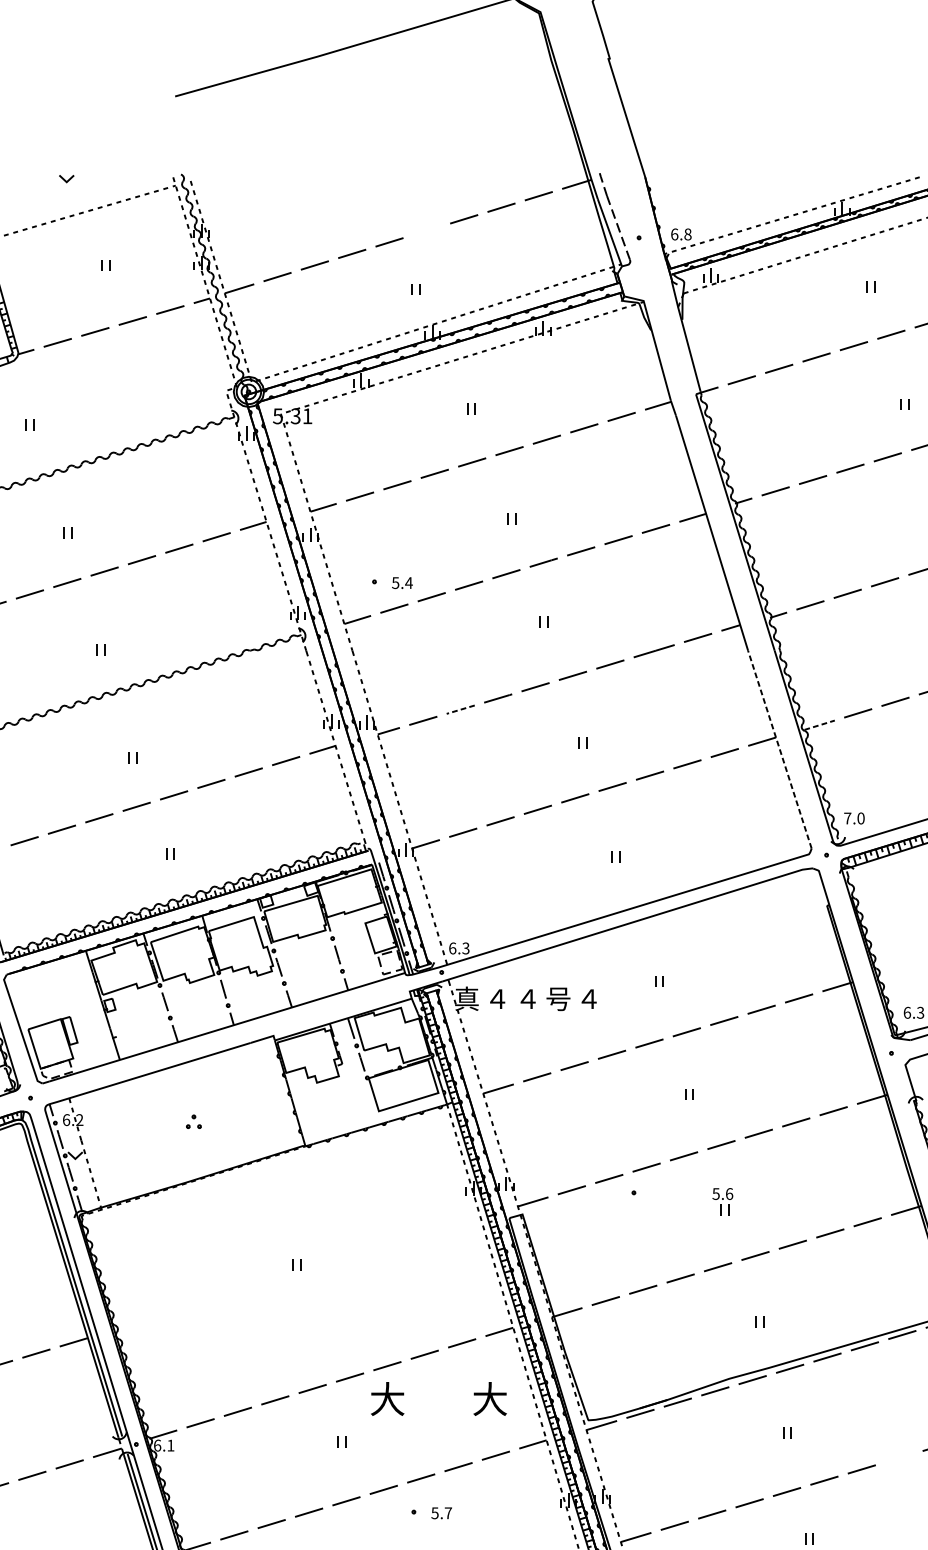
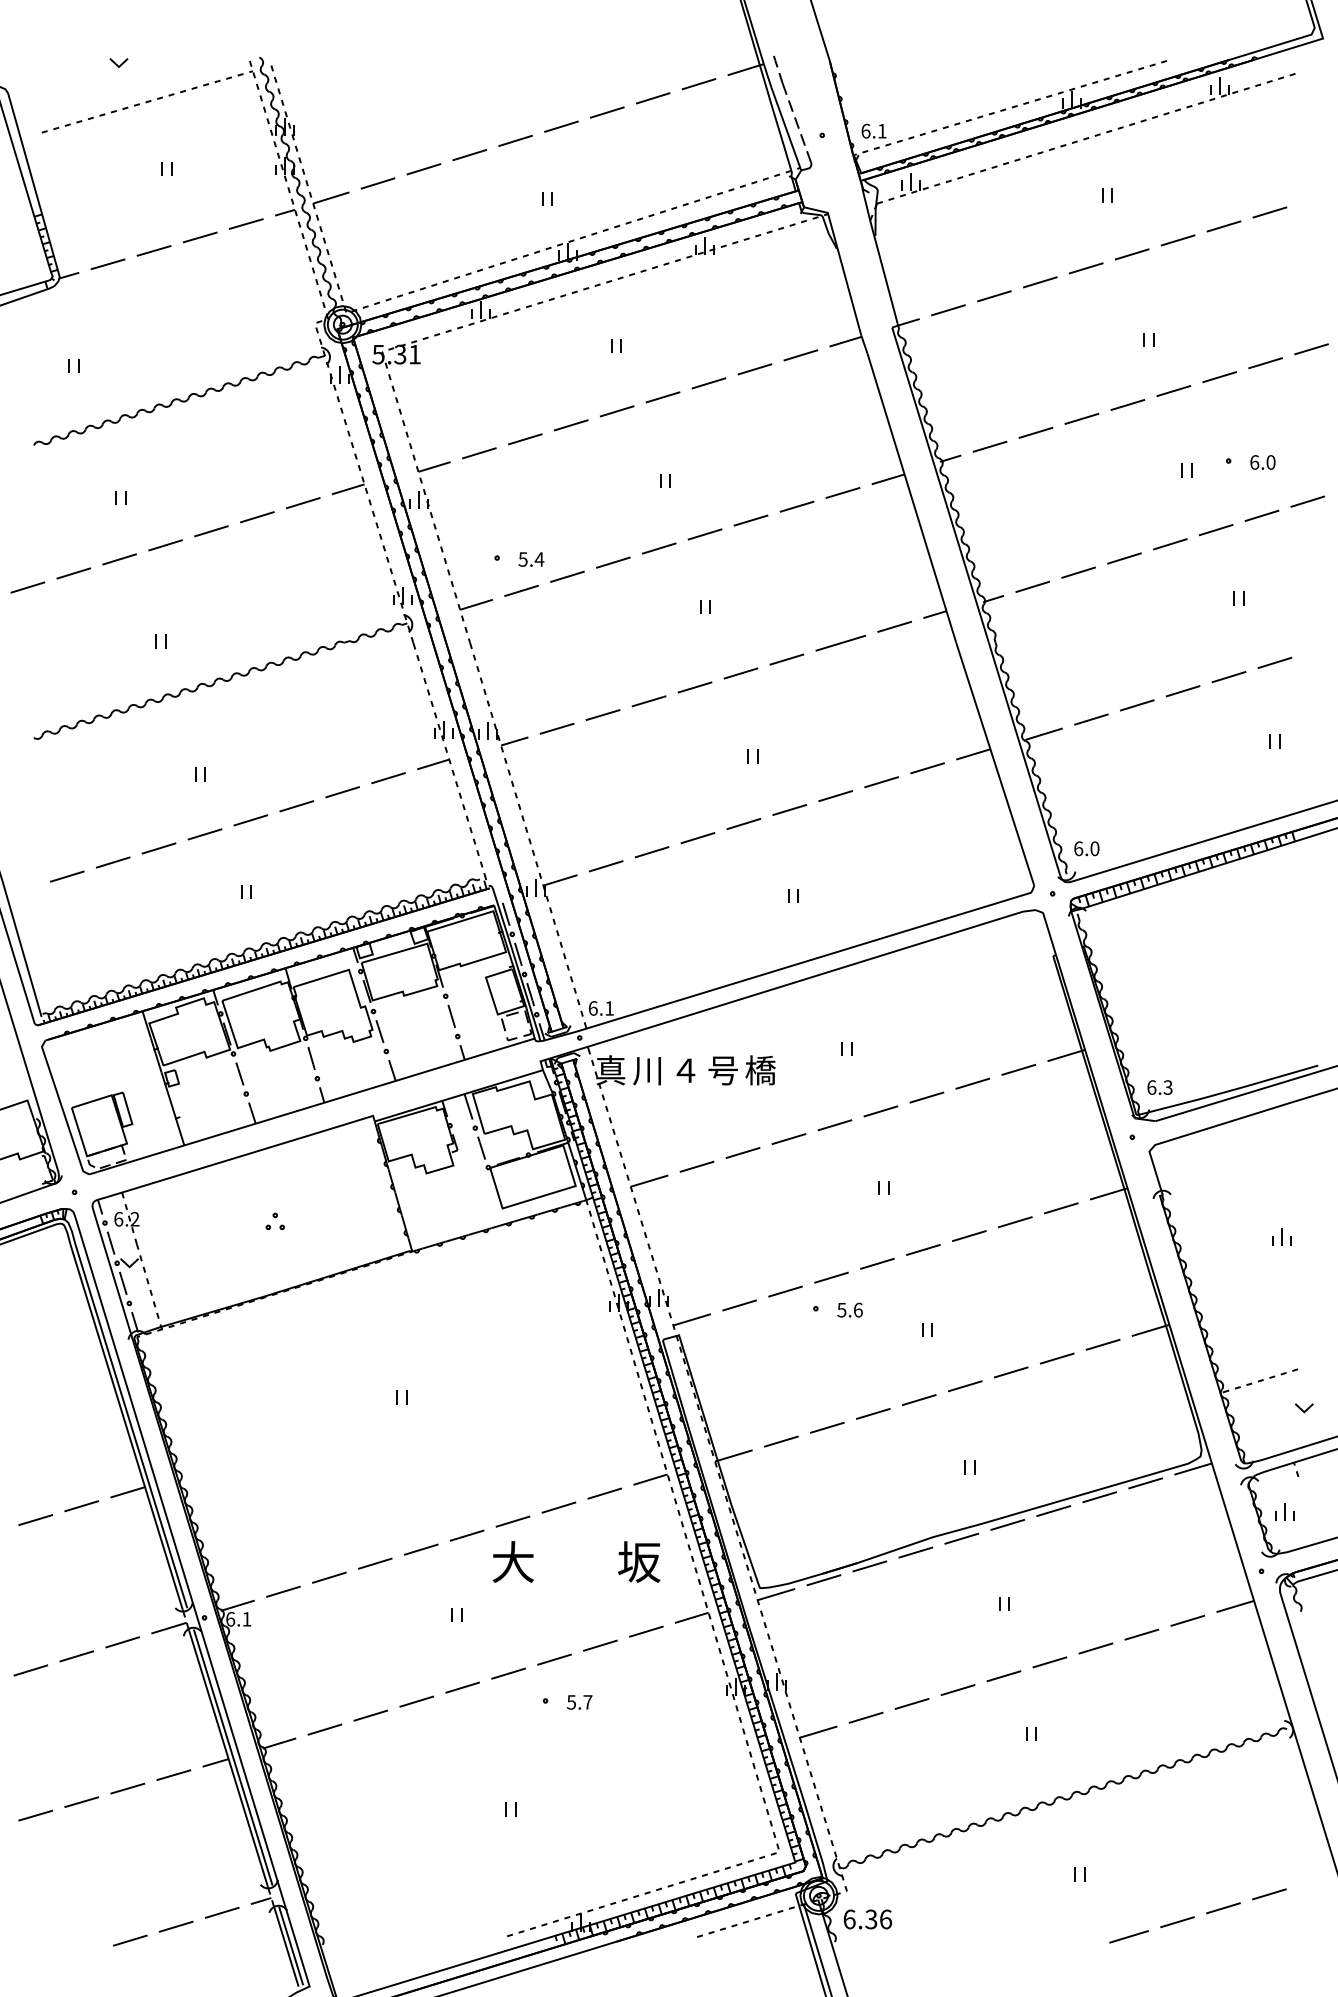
line: (426, 230) -> (561, 126), added
text: (687, 233) -> (881, 130), 6.8 -> 6.1
line: (460, 710) -> (602, 715), dashed -> solid
line: (819, 725) -> (1044, 734), dashed -> solid
line: (780, 749) -> (995, 764), dashed -> solid
text: (847, 818) -> (1078, 848), 7.0 -> 6.0
text: (465, 948) -> (609, 1008), 6.3 -> 6.1
text: (588, 998) -> (760, 1070), ４ -> 橋
text: (496, 999) -> (646, 1071), ４ -> 川
text: (722, 1193) -> (849, 1309), moved
text: (490, 1398) -> (639, 1561), 大 -> 坂
line: (898, 1458) -> (1141, 1634), added

